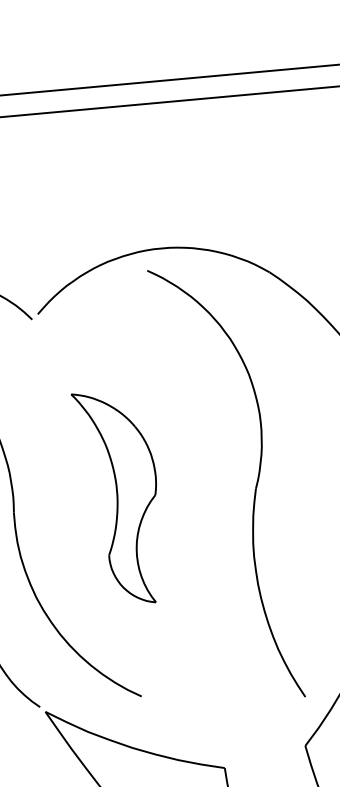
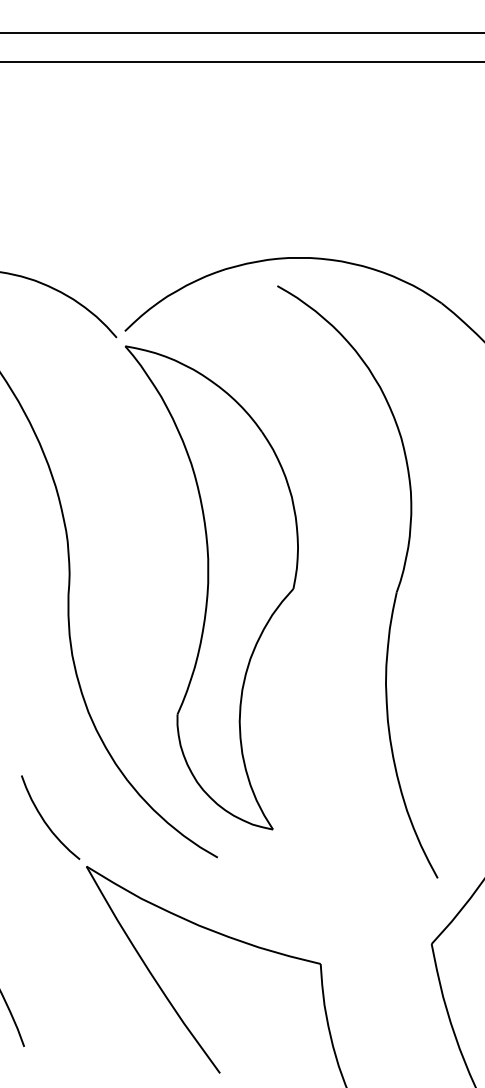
part: (118, 497) -> (211, 587), size x1.67

